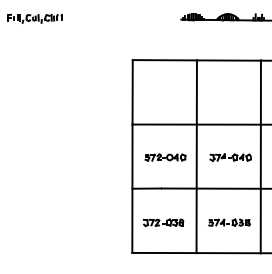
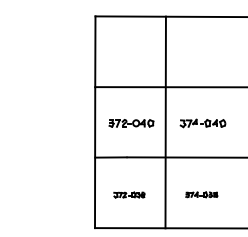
line: (260, 156) -> (235, 122), removed
part: (163, 222) -> (129, 194), size x0.7
part: (229, 222) -> (201, 194), size x0.7

